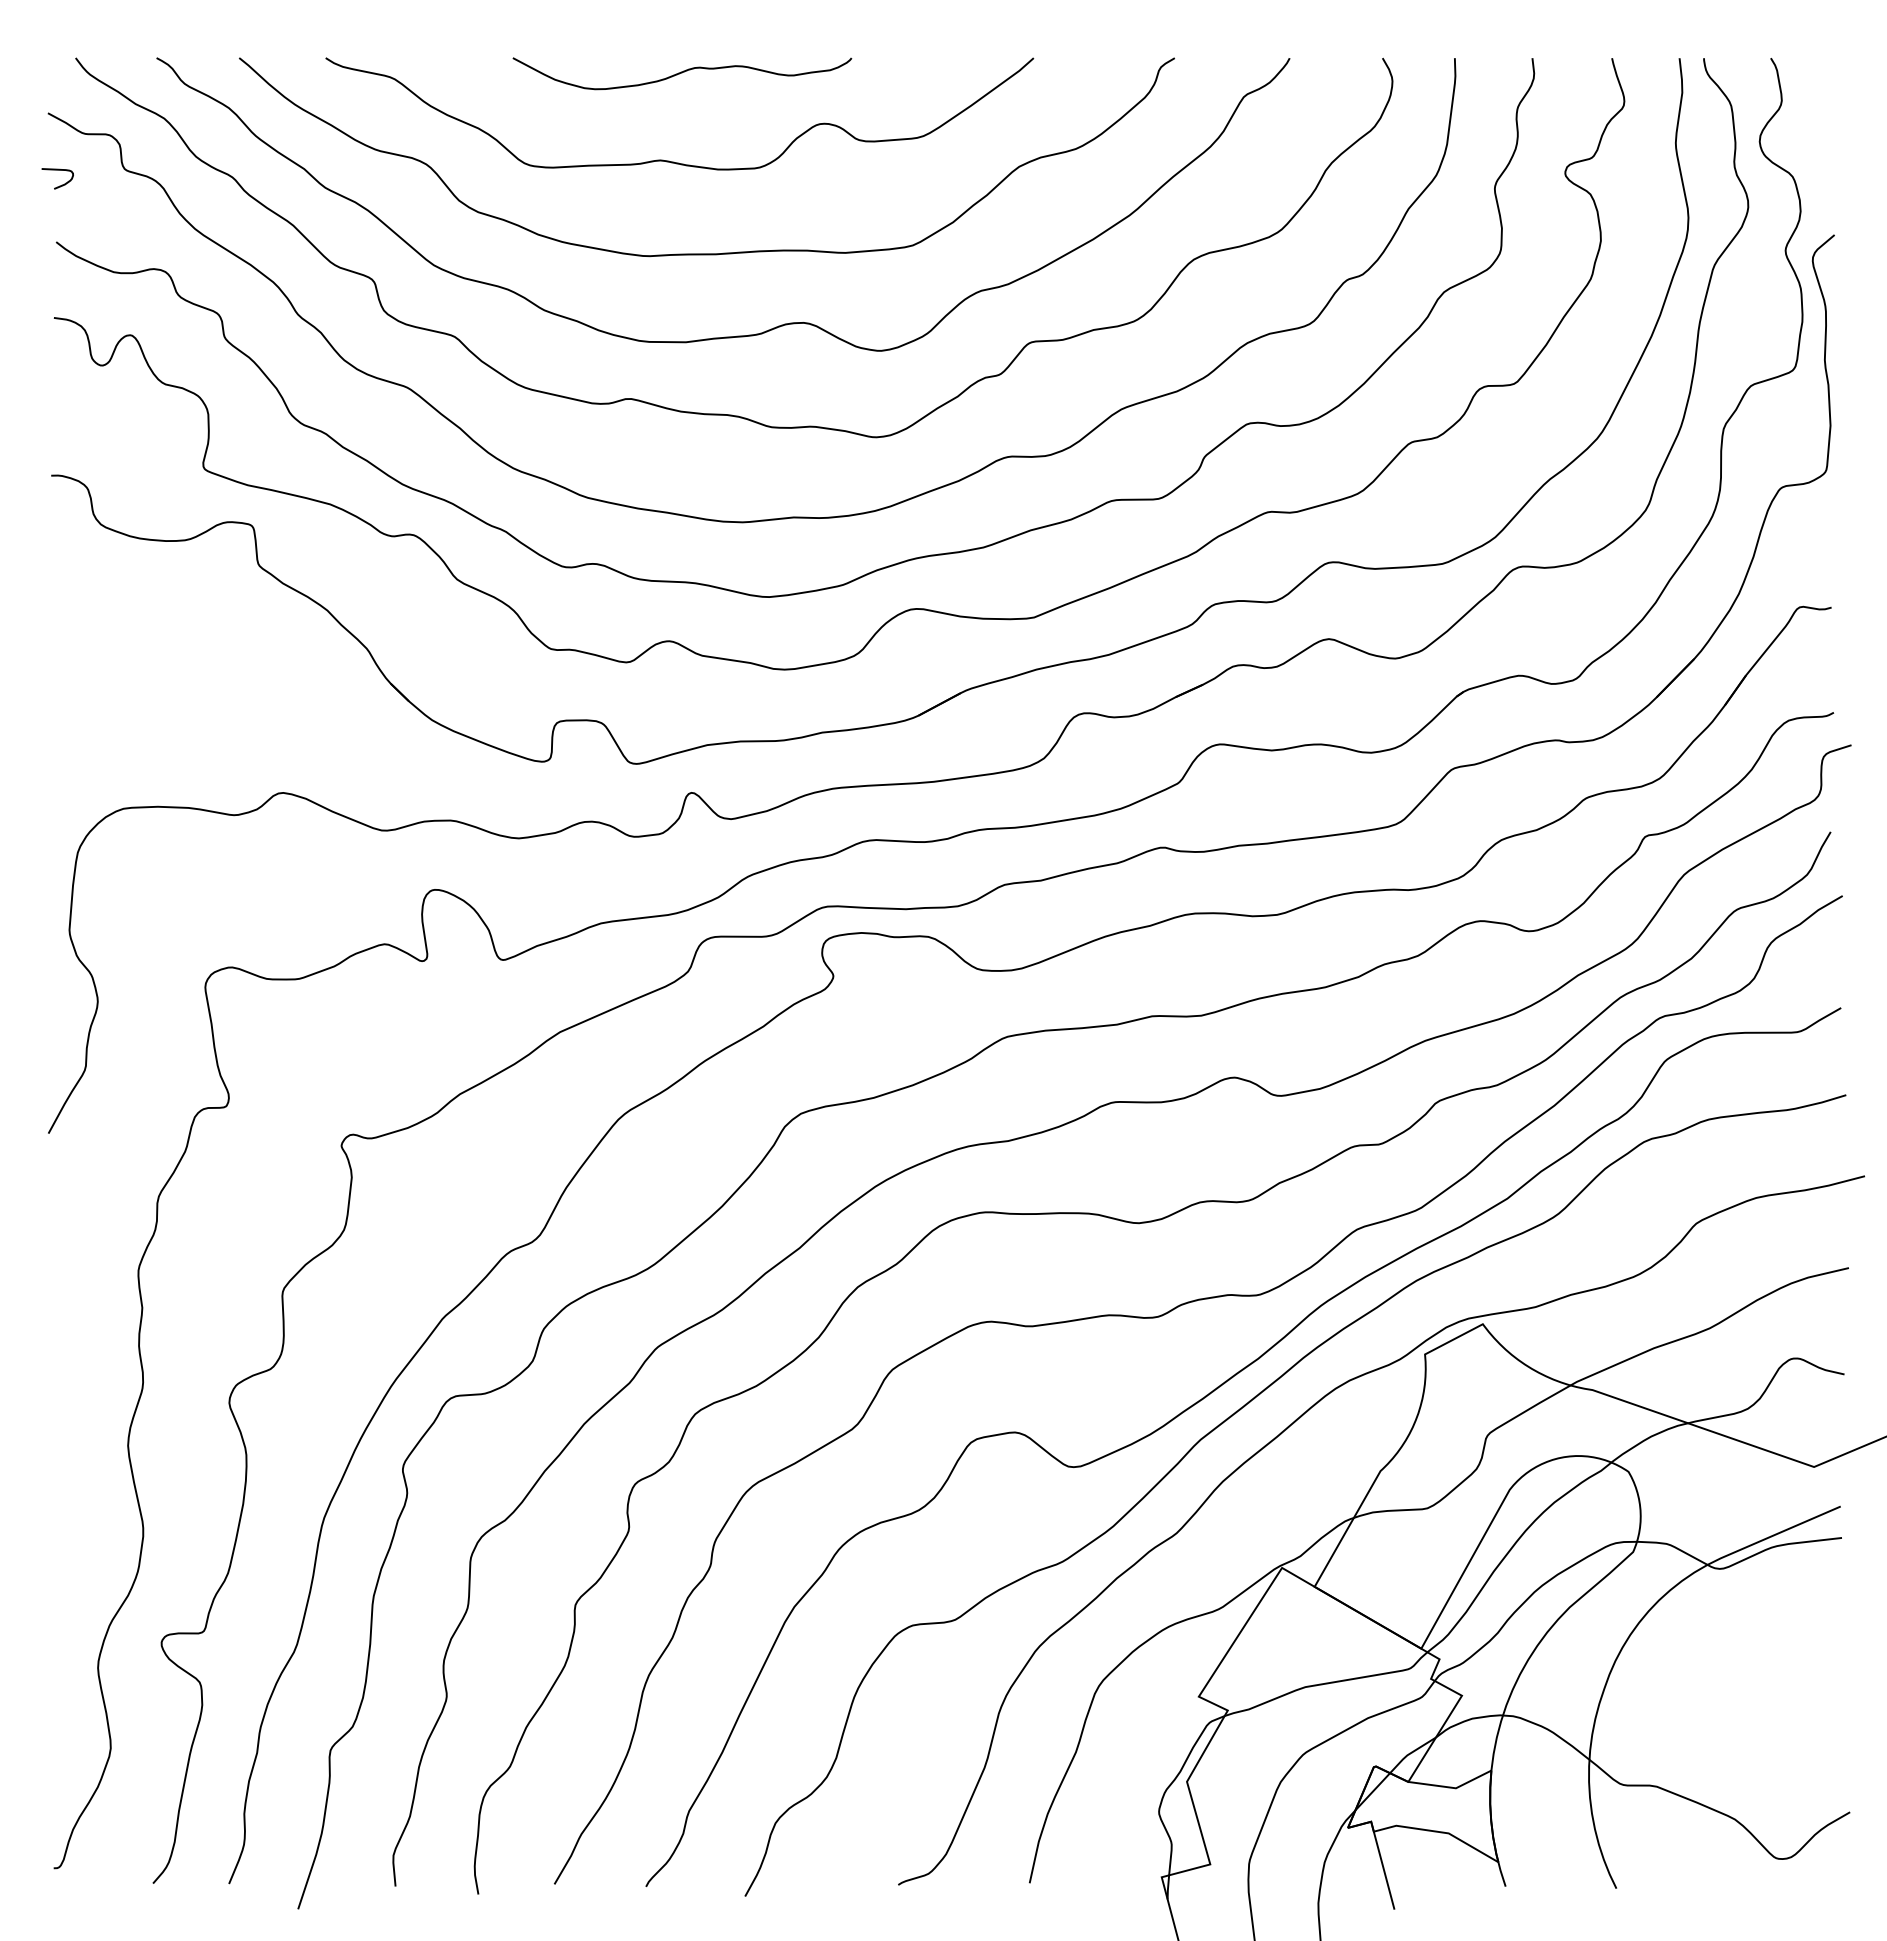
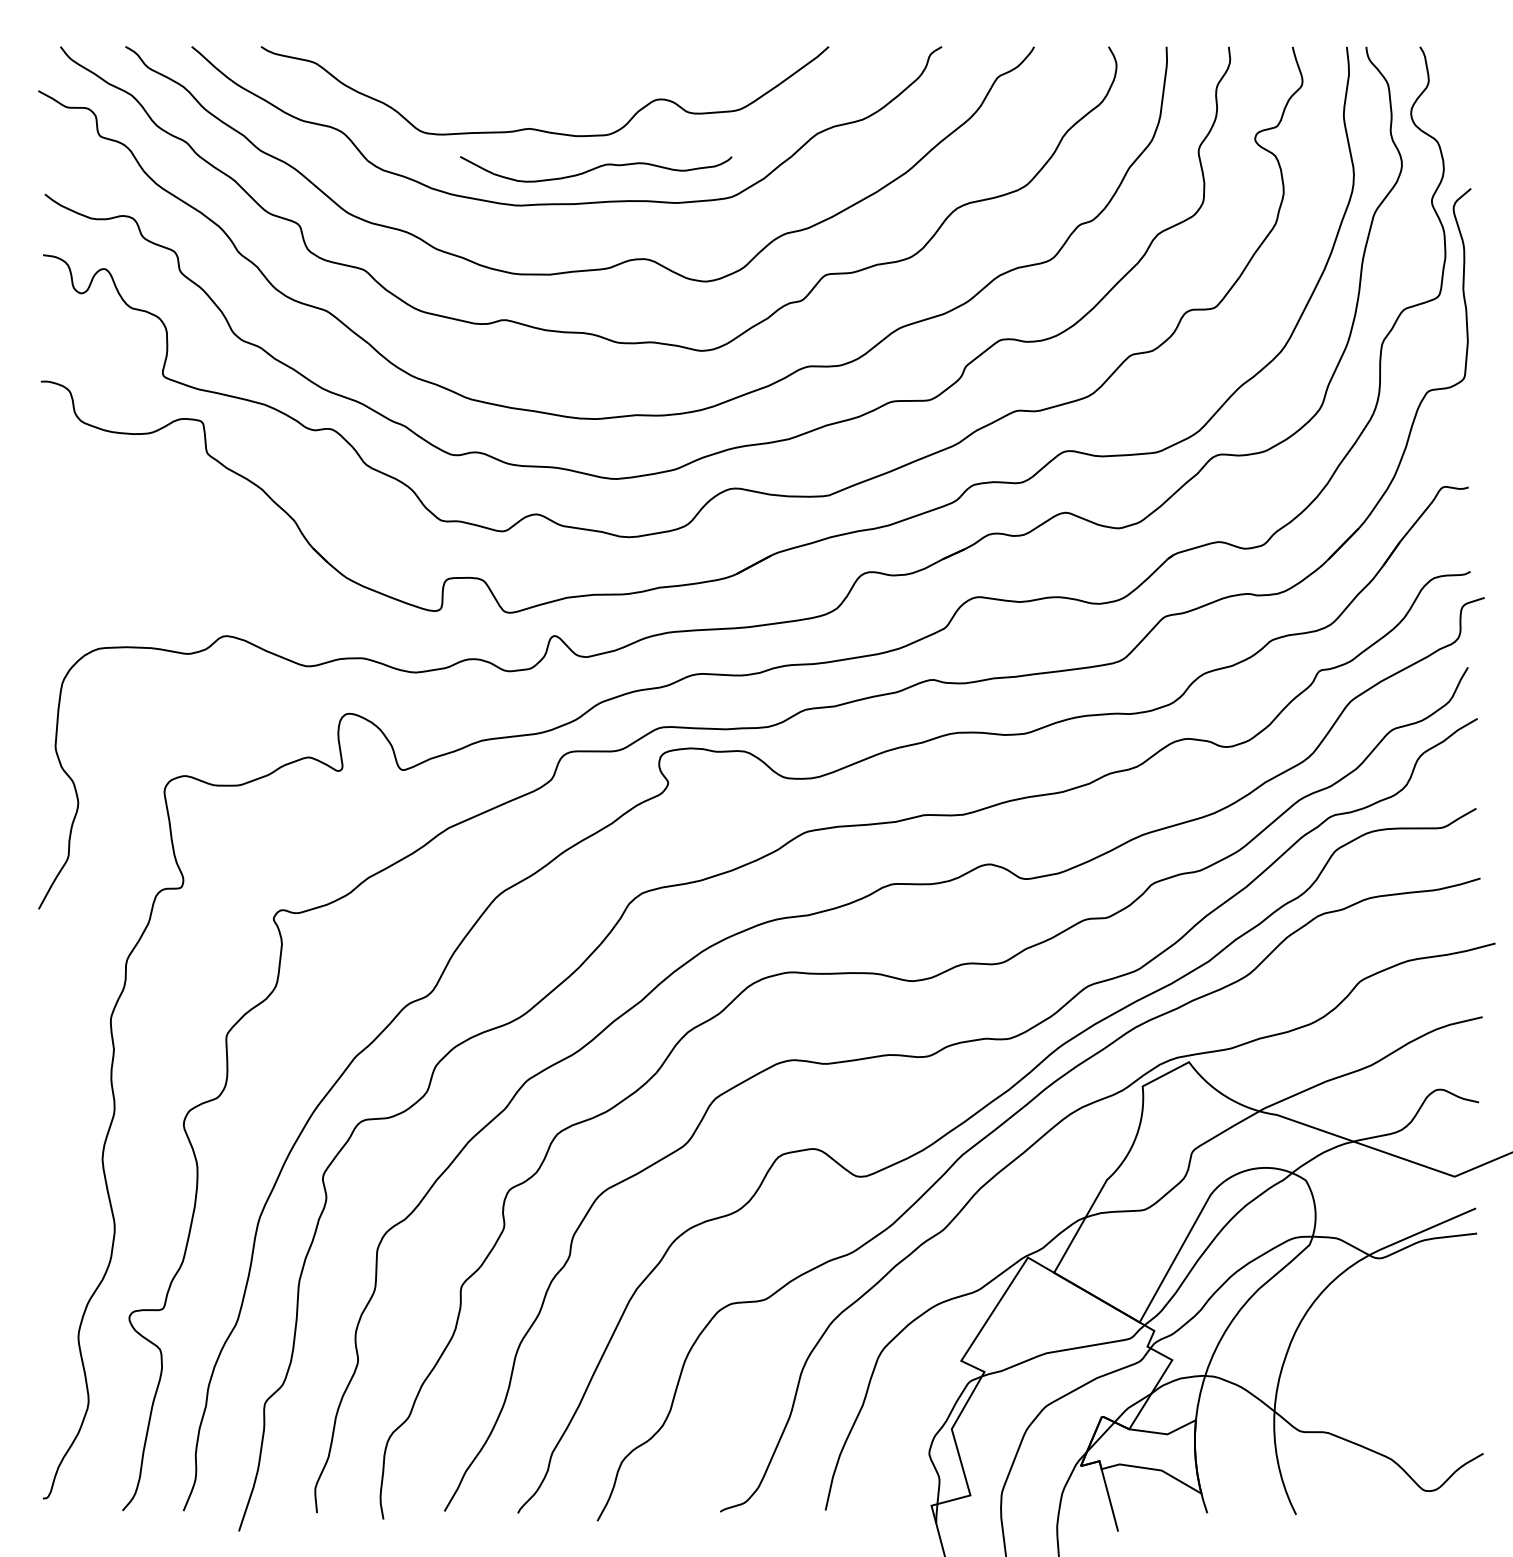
curve: (682, 72) -> (596, 168), moved
curve: (60, 184) -> (48, 148), removed

